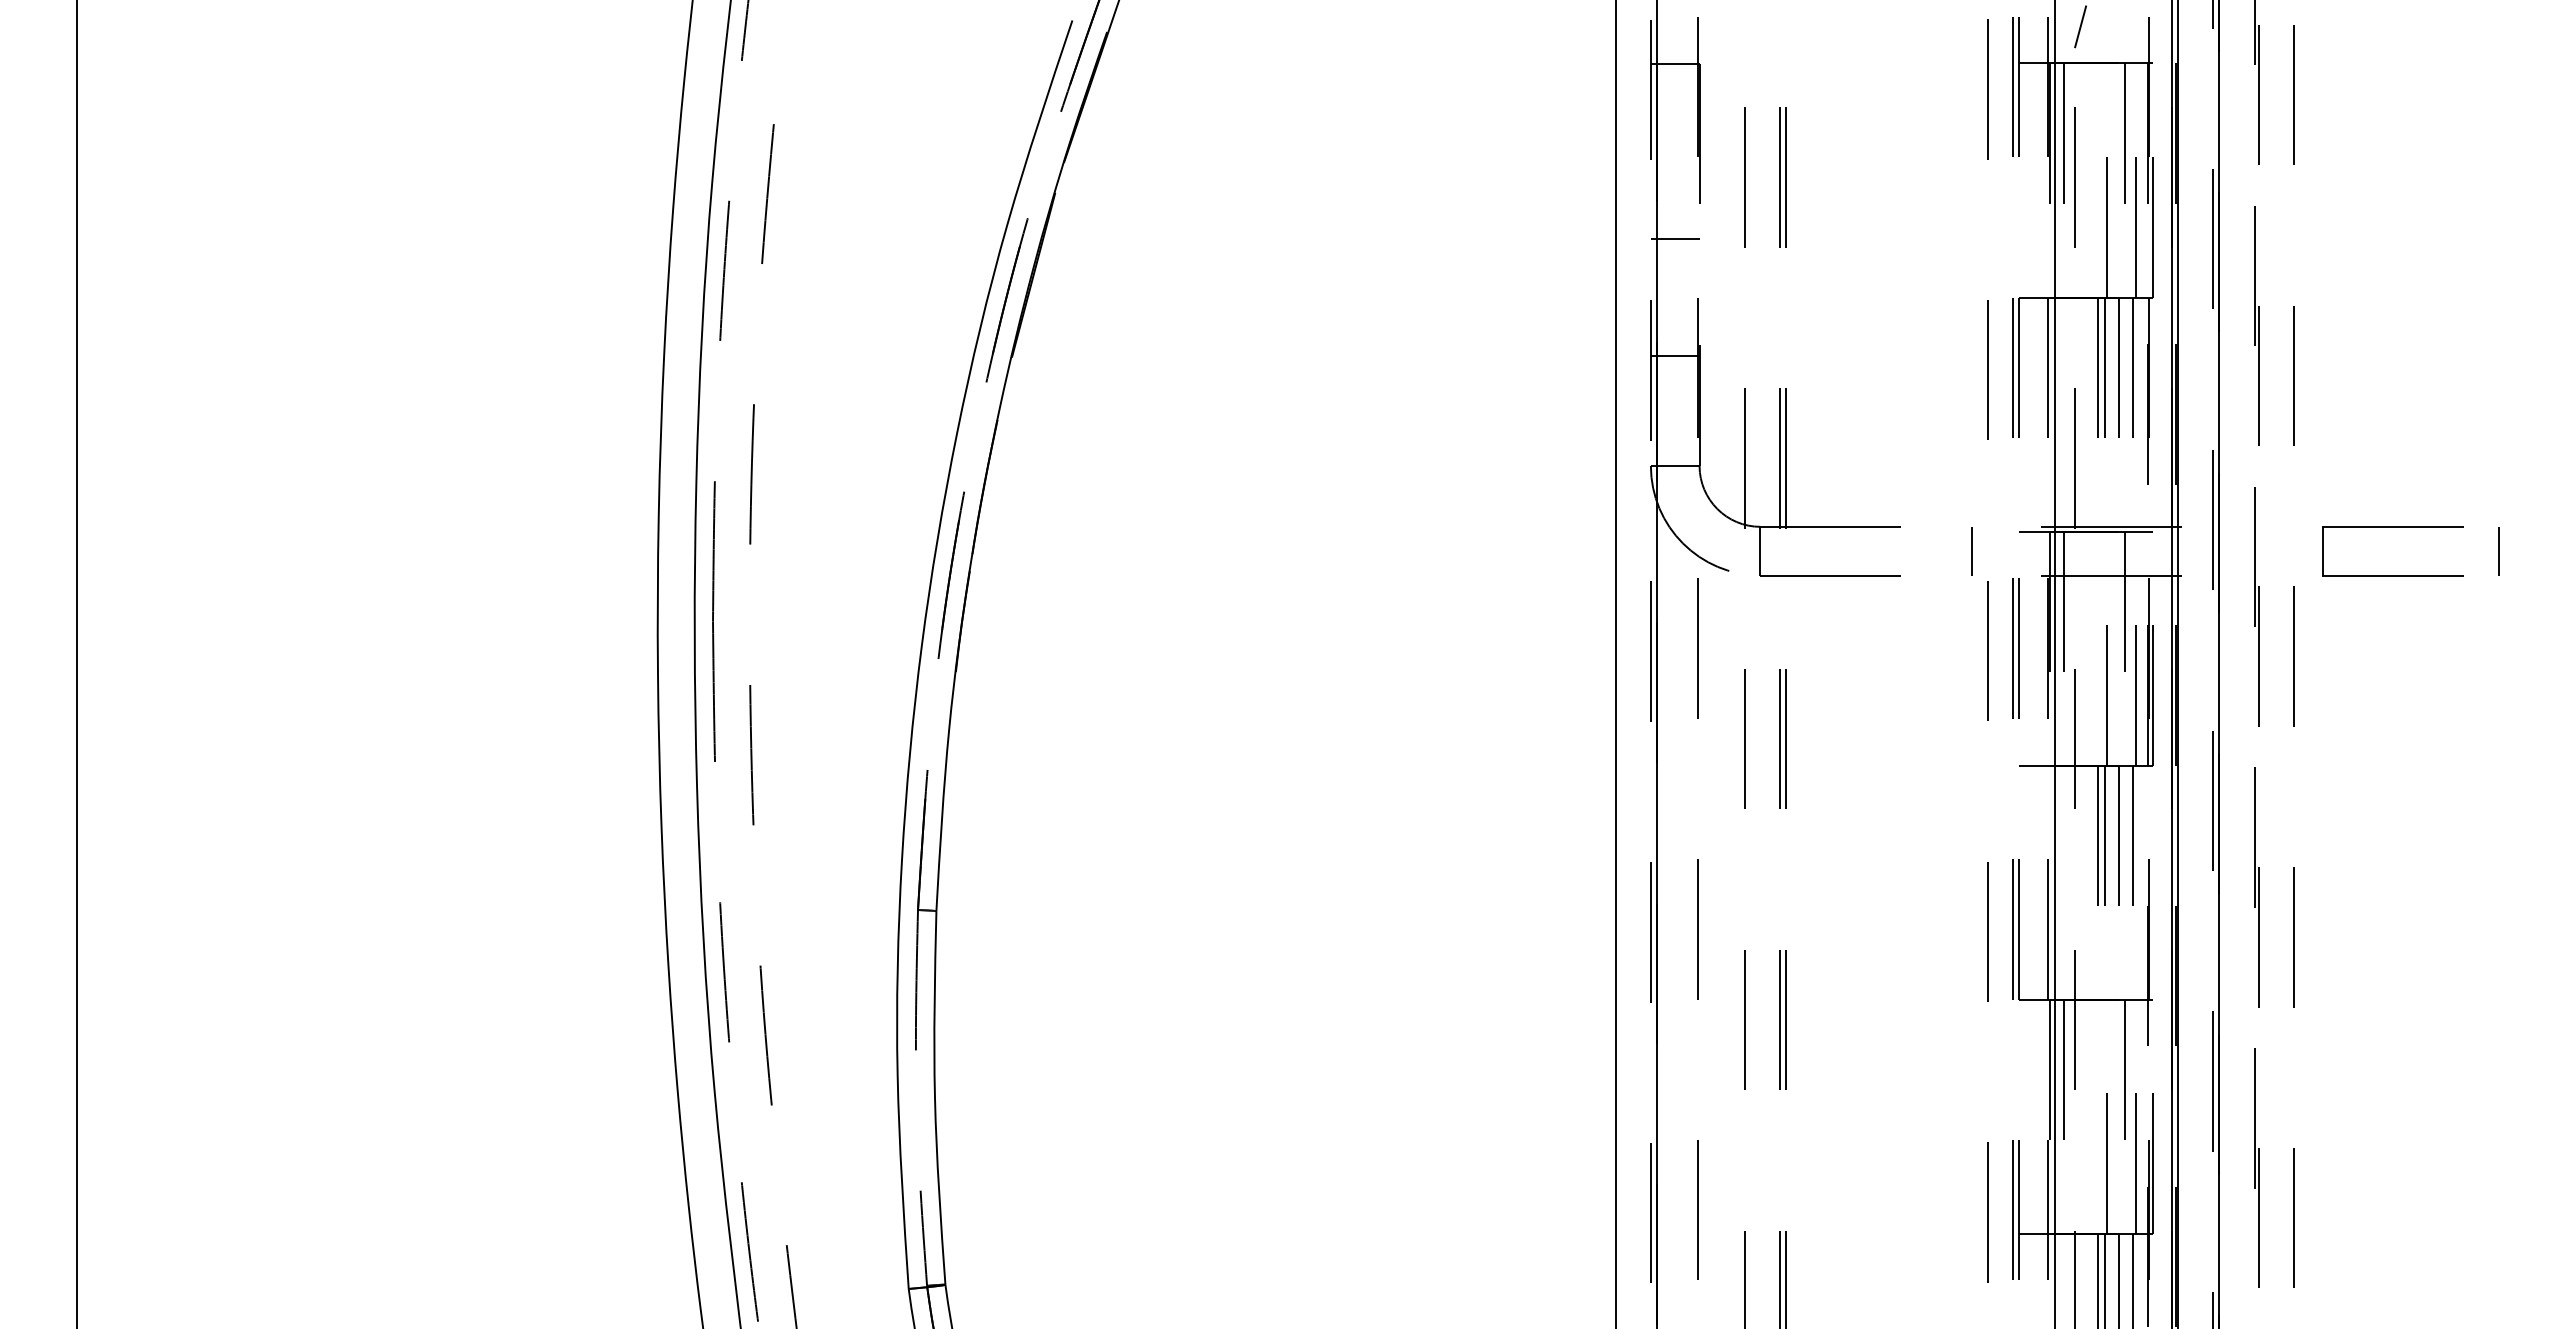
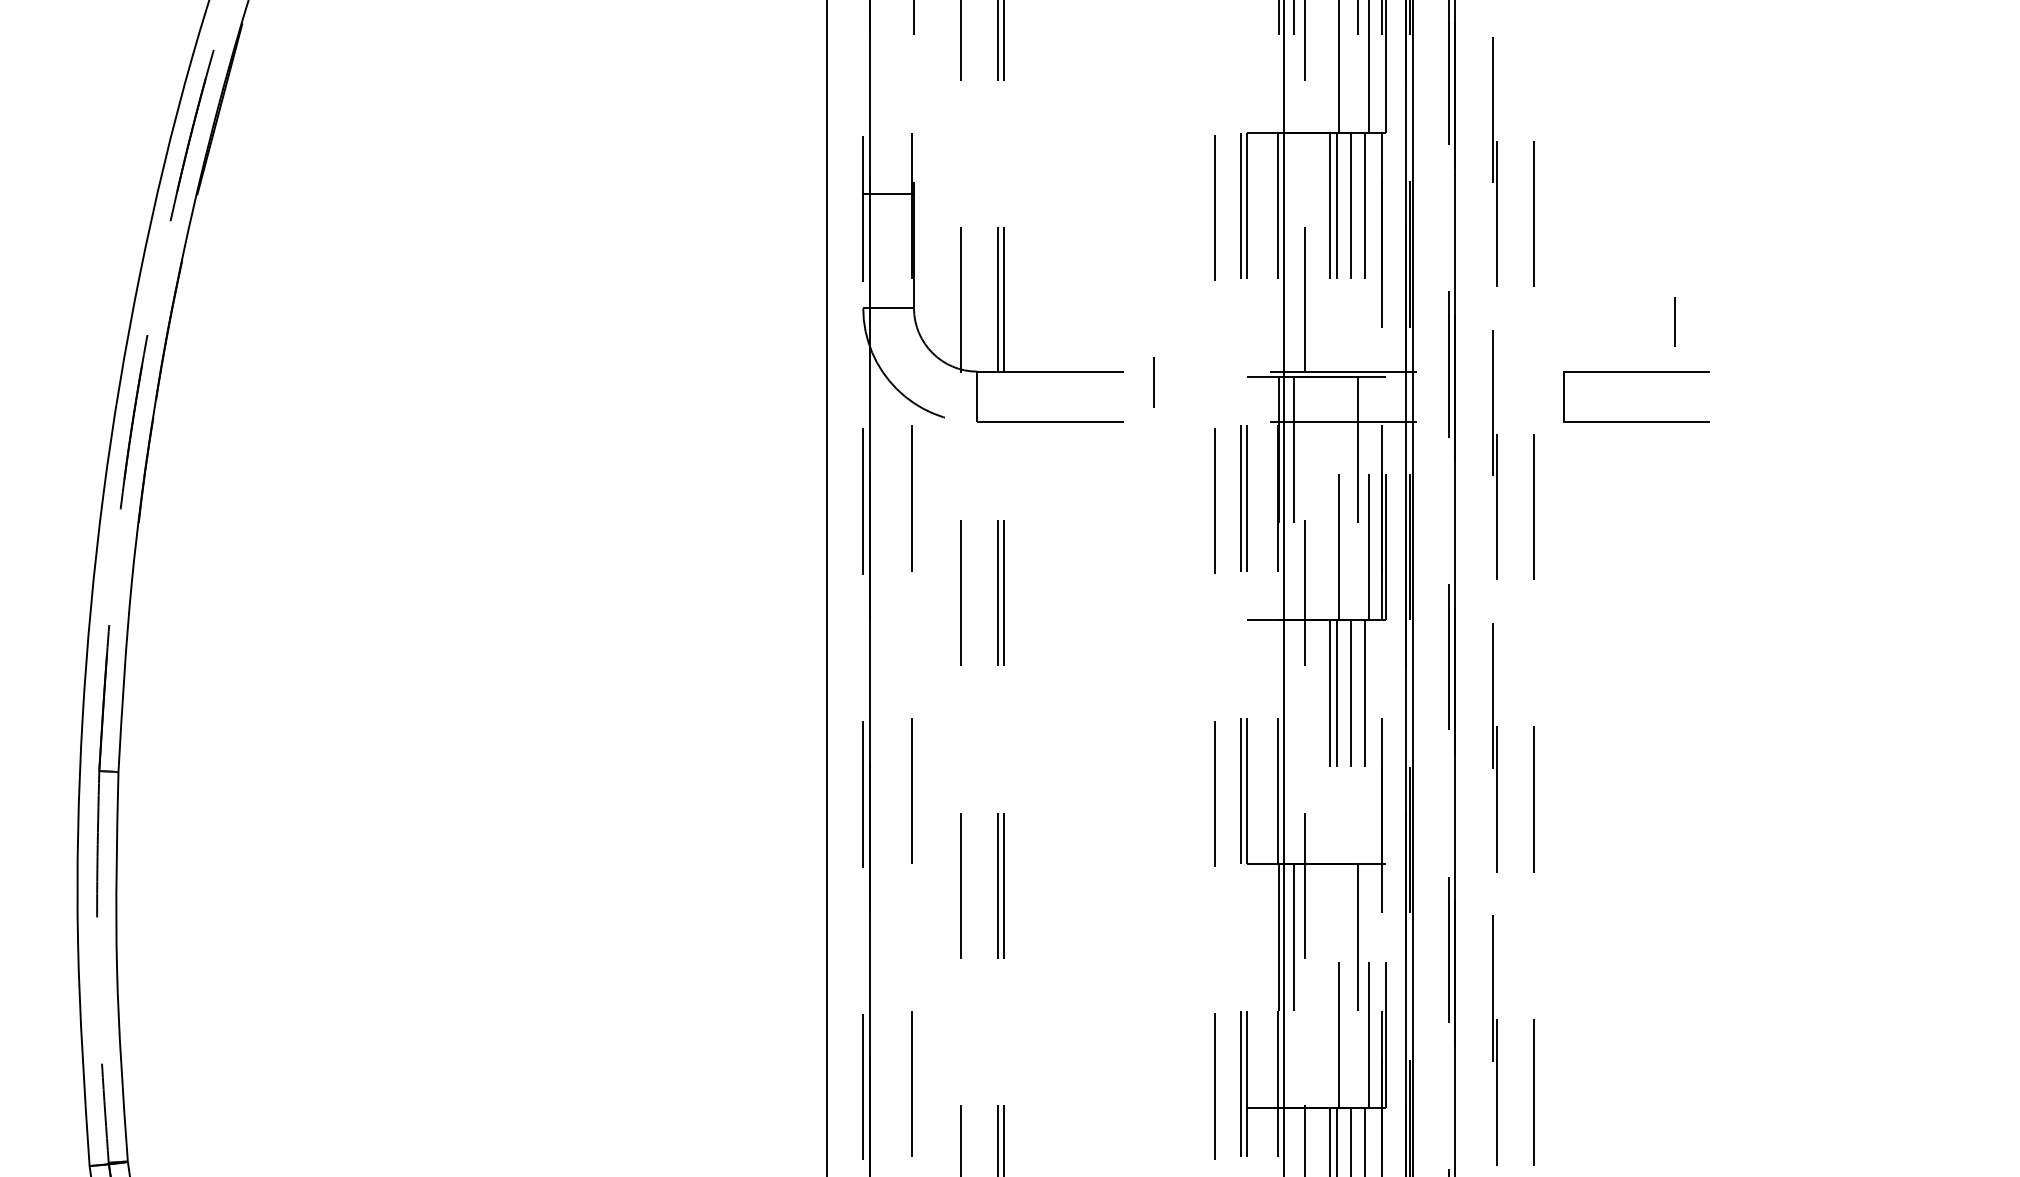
line: (1674, 239) -> (887, 72), removed
line: (1971, 551) -> (1153, 382), moved
line: (2498, 551) -> (1674, 322), moved

